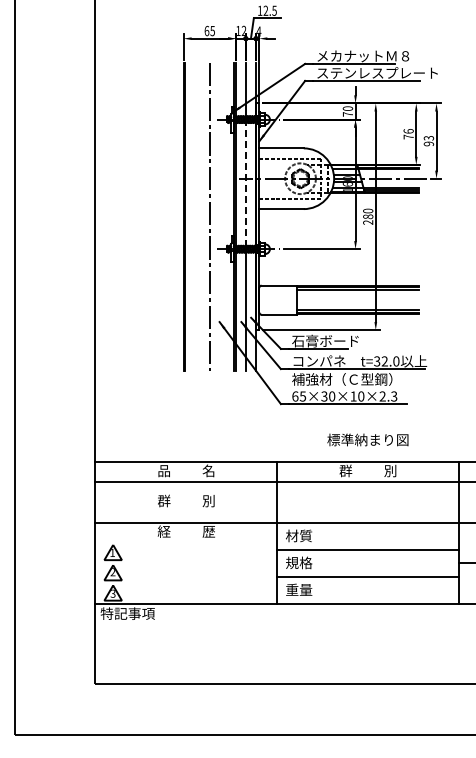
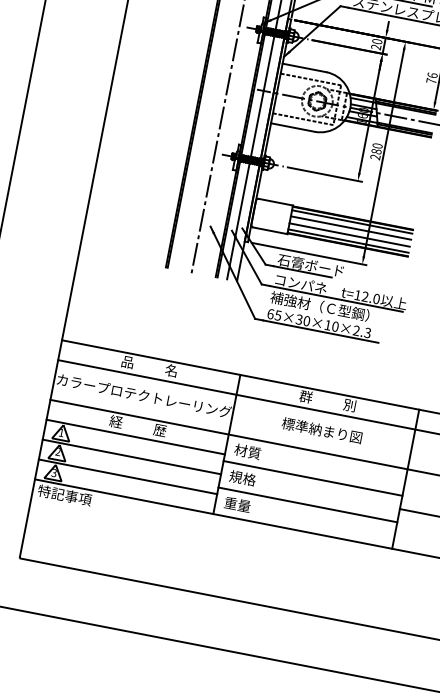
text: (347, 114) -> (375, 47), 70 -> 20
line: (245, 183) -> (262, 95), dashed -> solid
line: (357, 296) -> (350, 227), added
line: (357, 303) -> (349, 234), added
text: (377, 361) -> (358, 295), t=32.0 -> t=12.0
text: (367, 439) -> (321, 429), moved
text: (186, 500) -> (144, 395), 群          別 -> カラープロテクトレーリング
line: (186, 542) -> (136, 436), added
line: (186, 563) -> (132, 457), added
line: (186, 583) -> (128, 476), added

